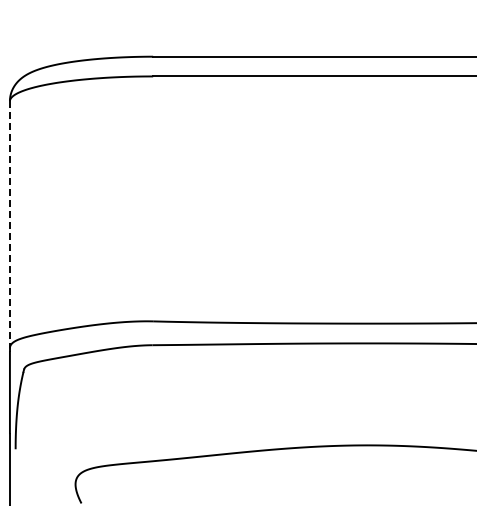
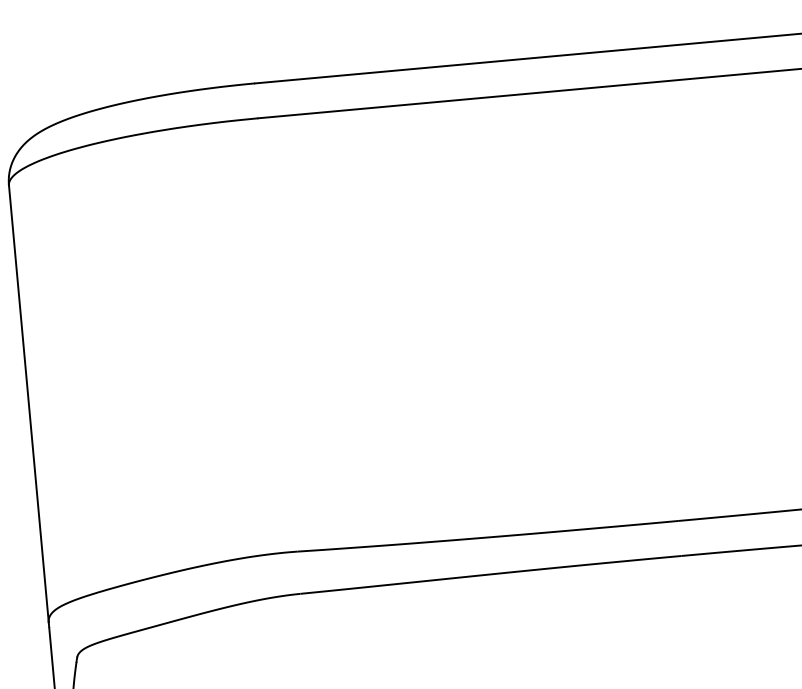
line: (9, 224) -> (28, 403), dashed -> solid

